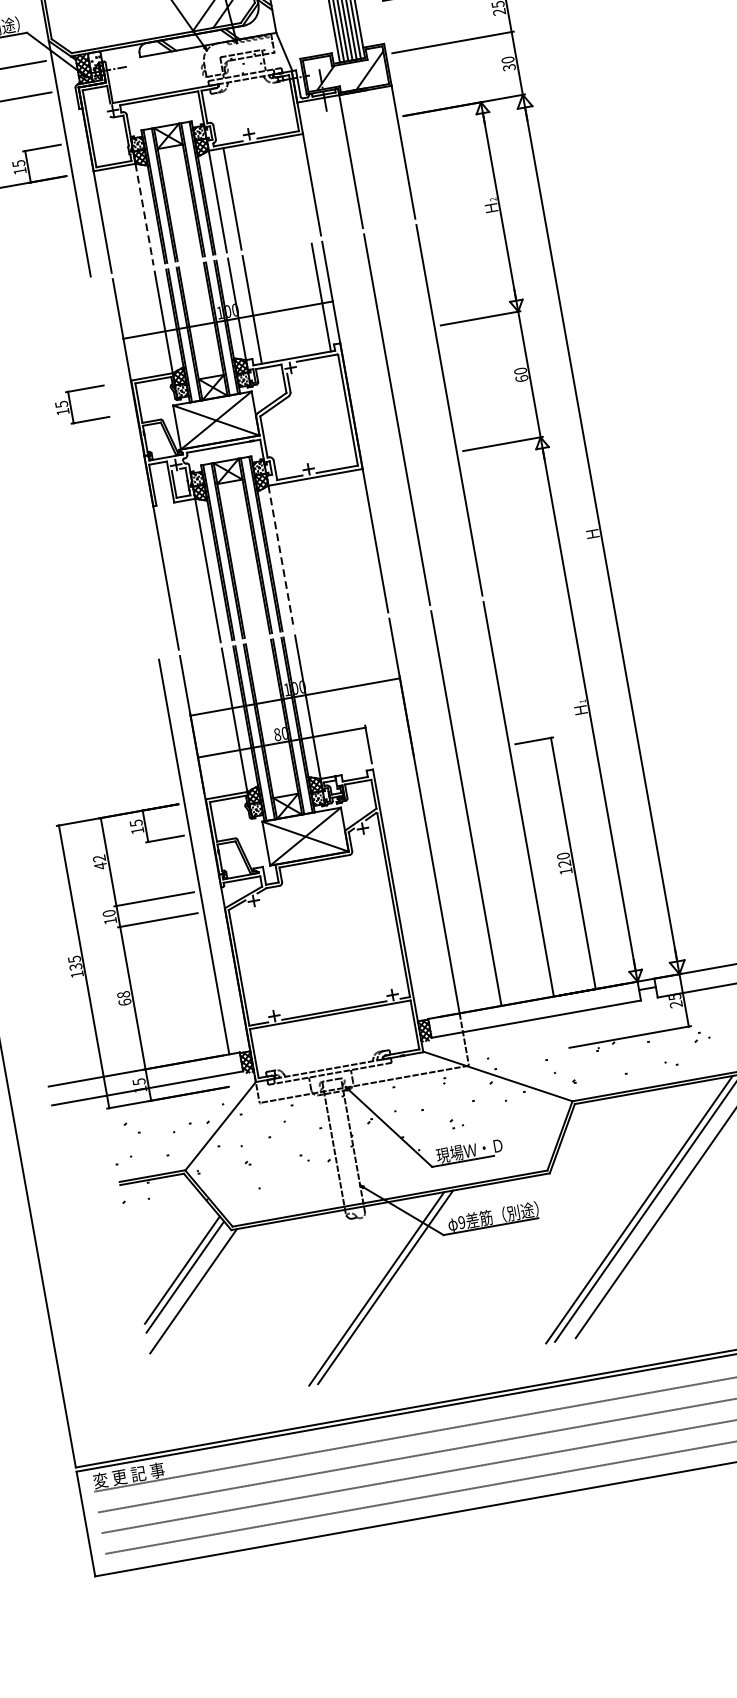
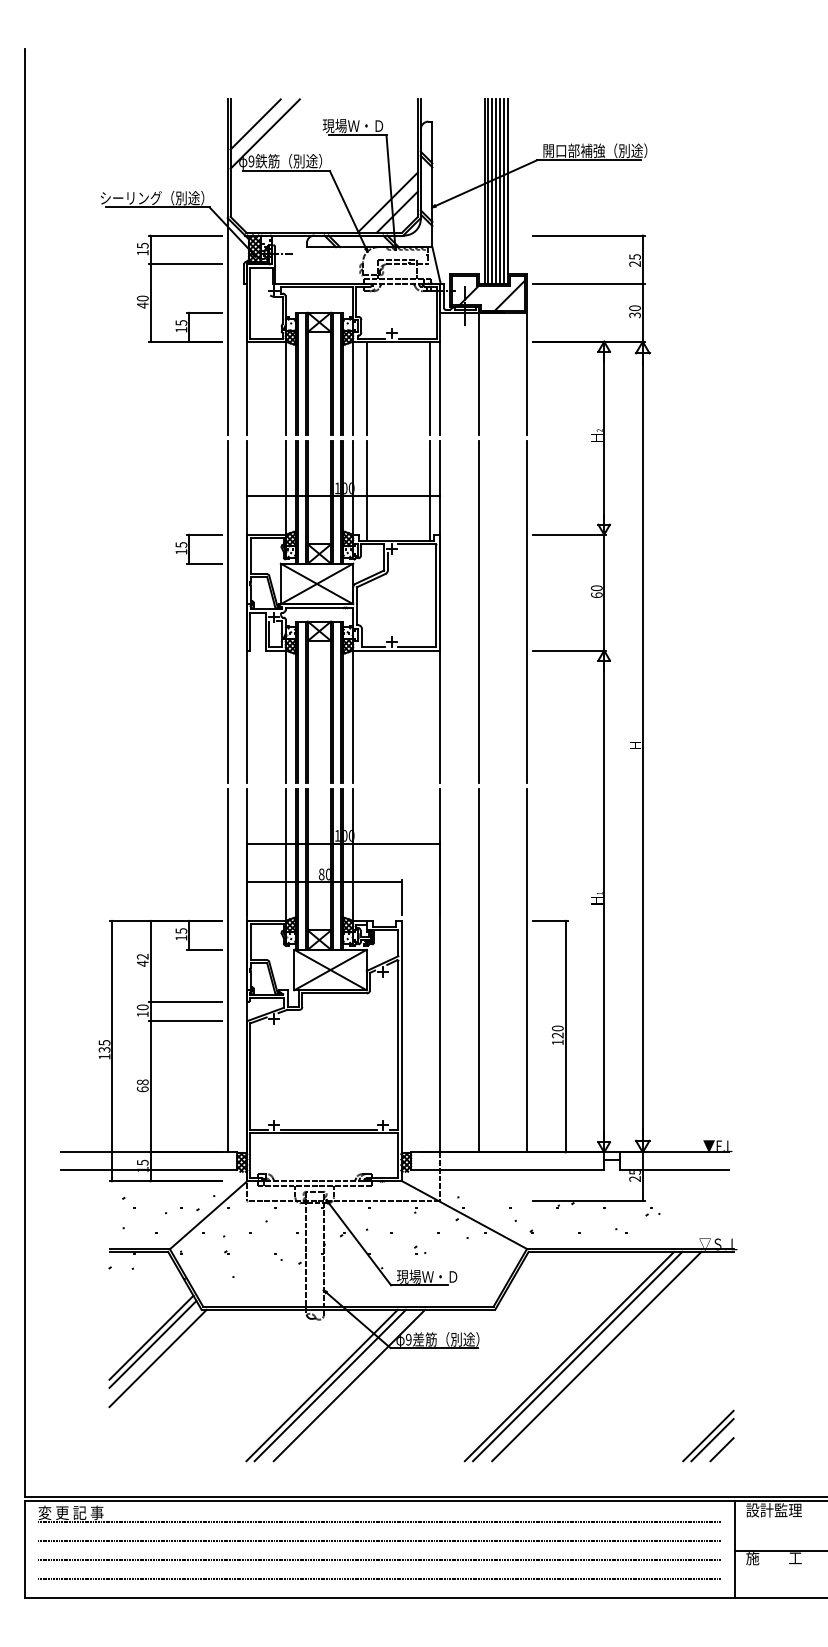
line: (301, 186) -> (430, 388), added
line: (144, 214) -> (285, 388), dashed -> solid
line: (124, 467) -> (227, 611), added
line: (281, 558) -> (353, 717), dashed -> solid
line: (406, 1283) -> (349, 1385), added

